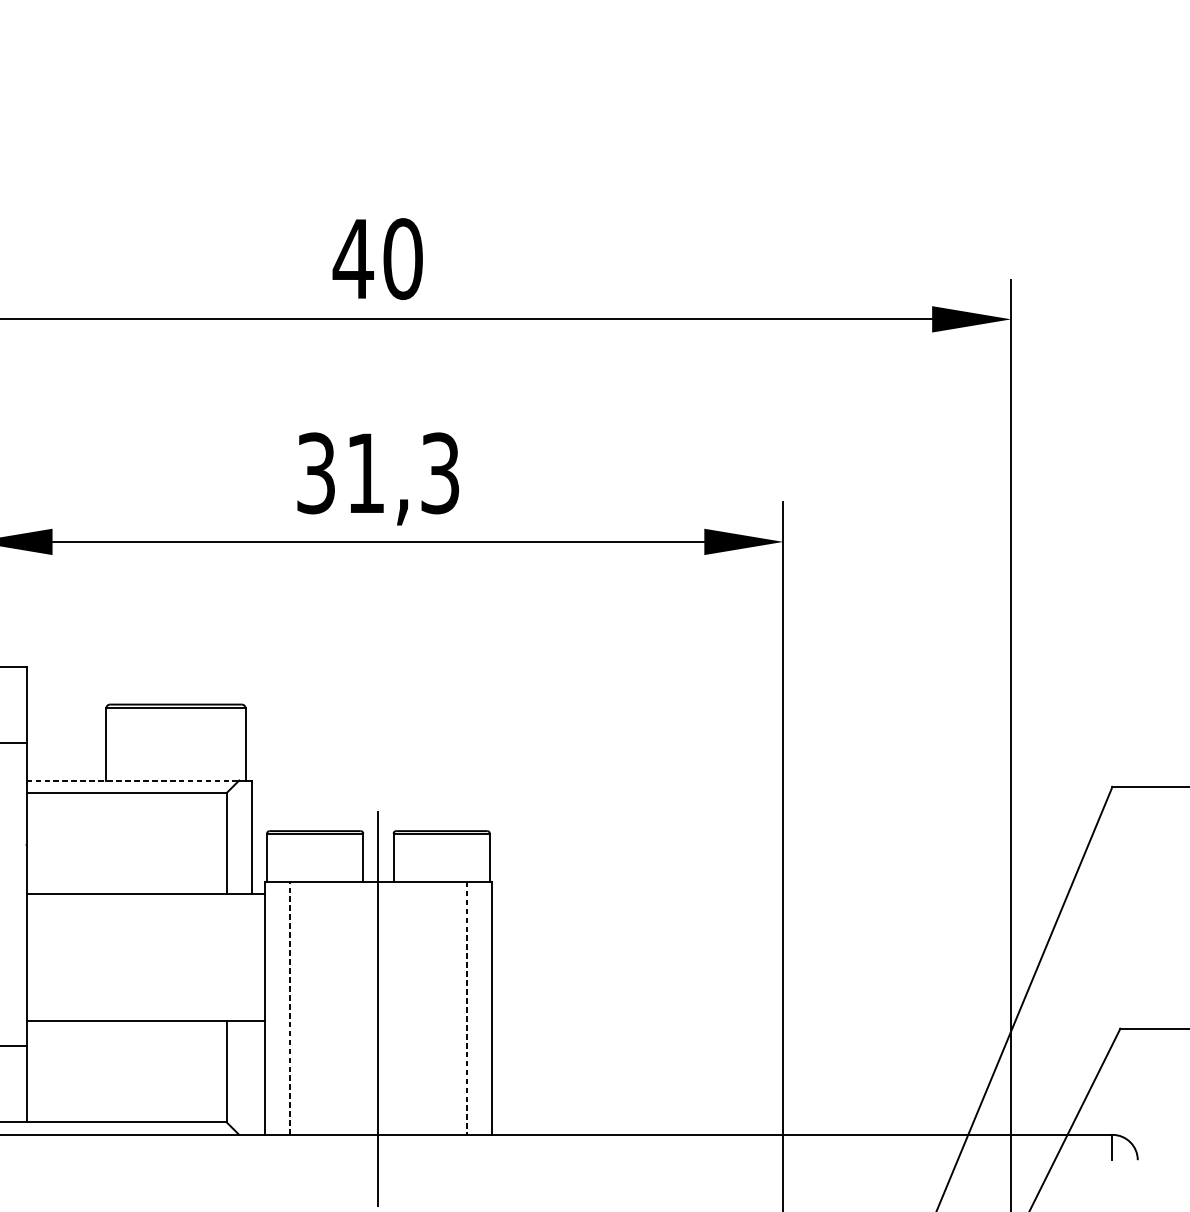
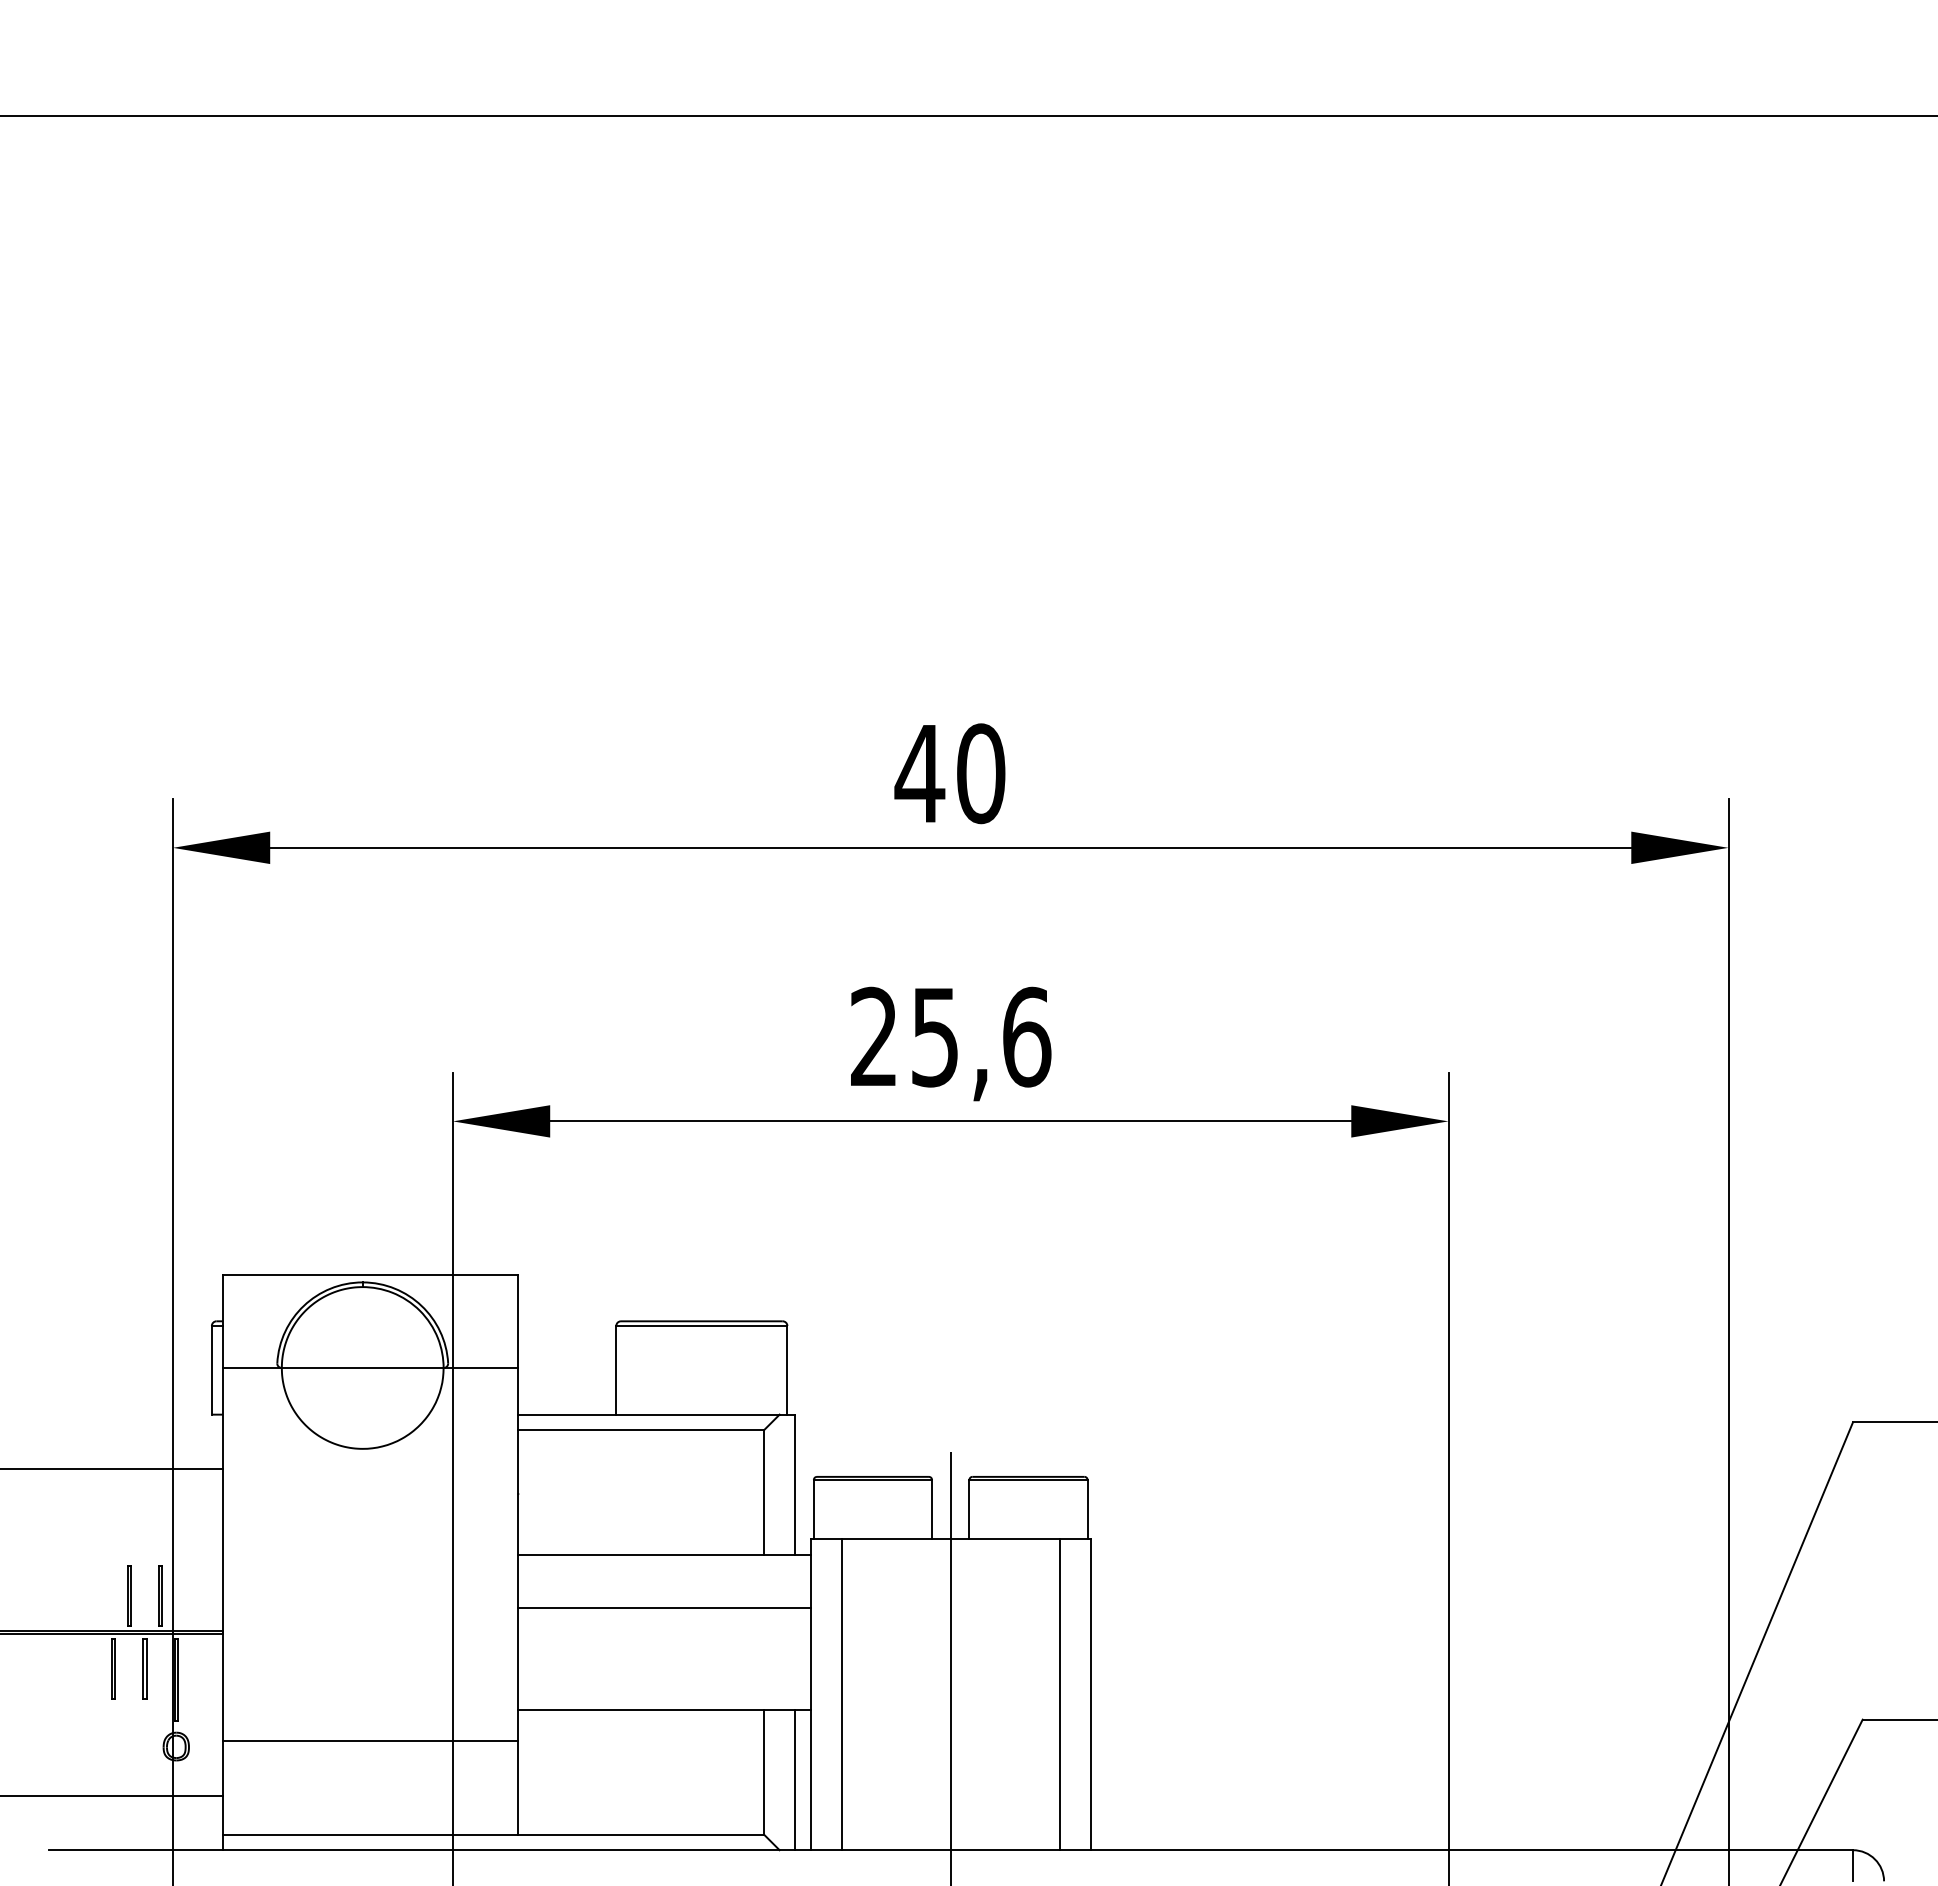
text: (379, 472) -> (951, 1036), 31,3 -> 25,6
line: (132, 780) -> (648, 1414), dashed -> solid
line: (145, 938) -> (664, 1608), added
line: (289, 1008) -> (841, 1694), dashed -> solid
line: (466, 1008) -> (1059, 1694), dashed -> solid
line: (252, 1078) -> (795, 1780), added

